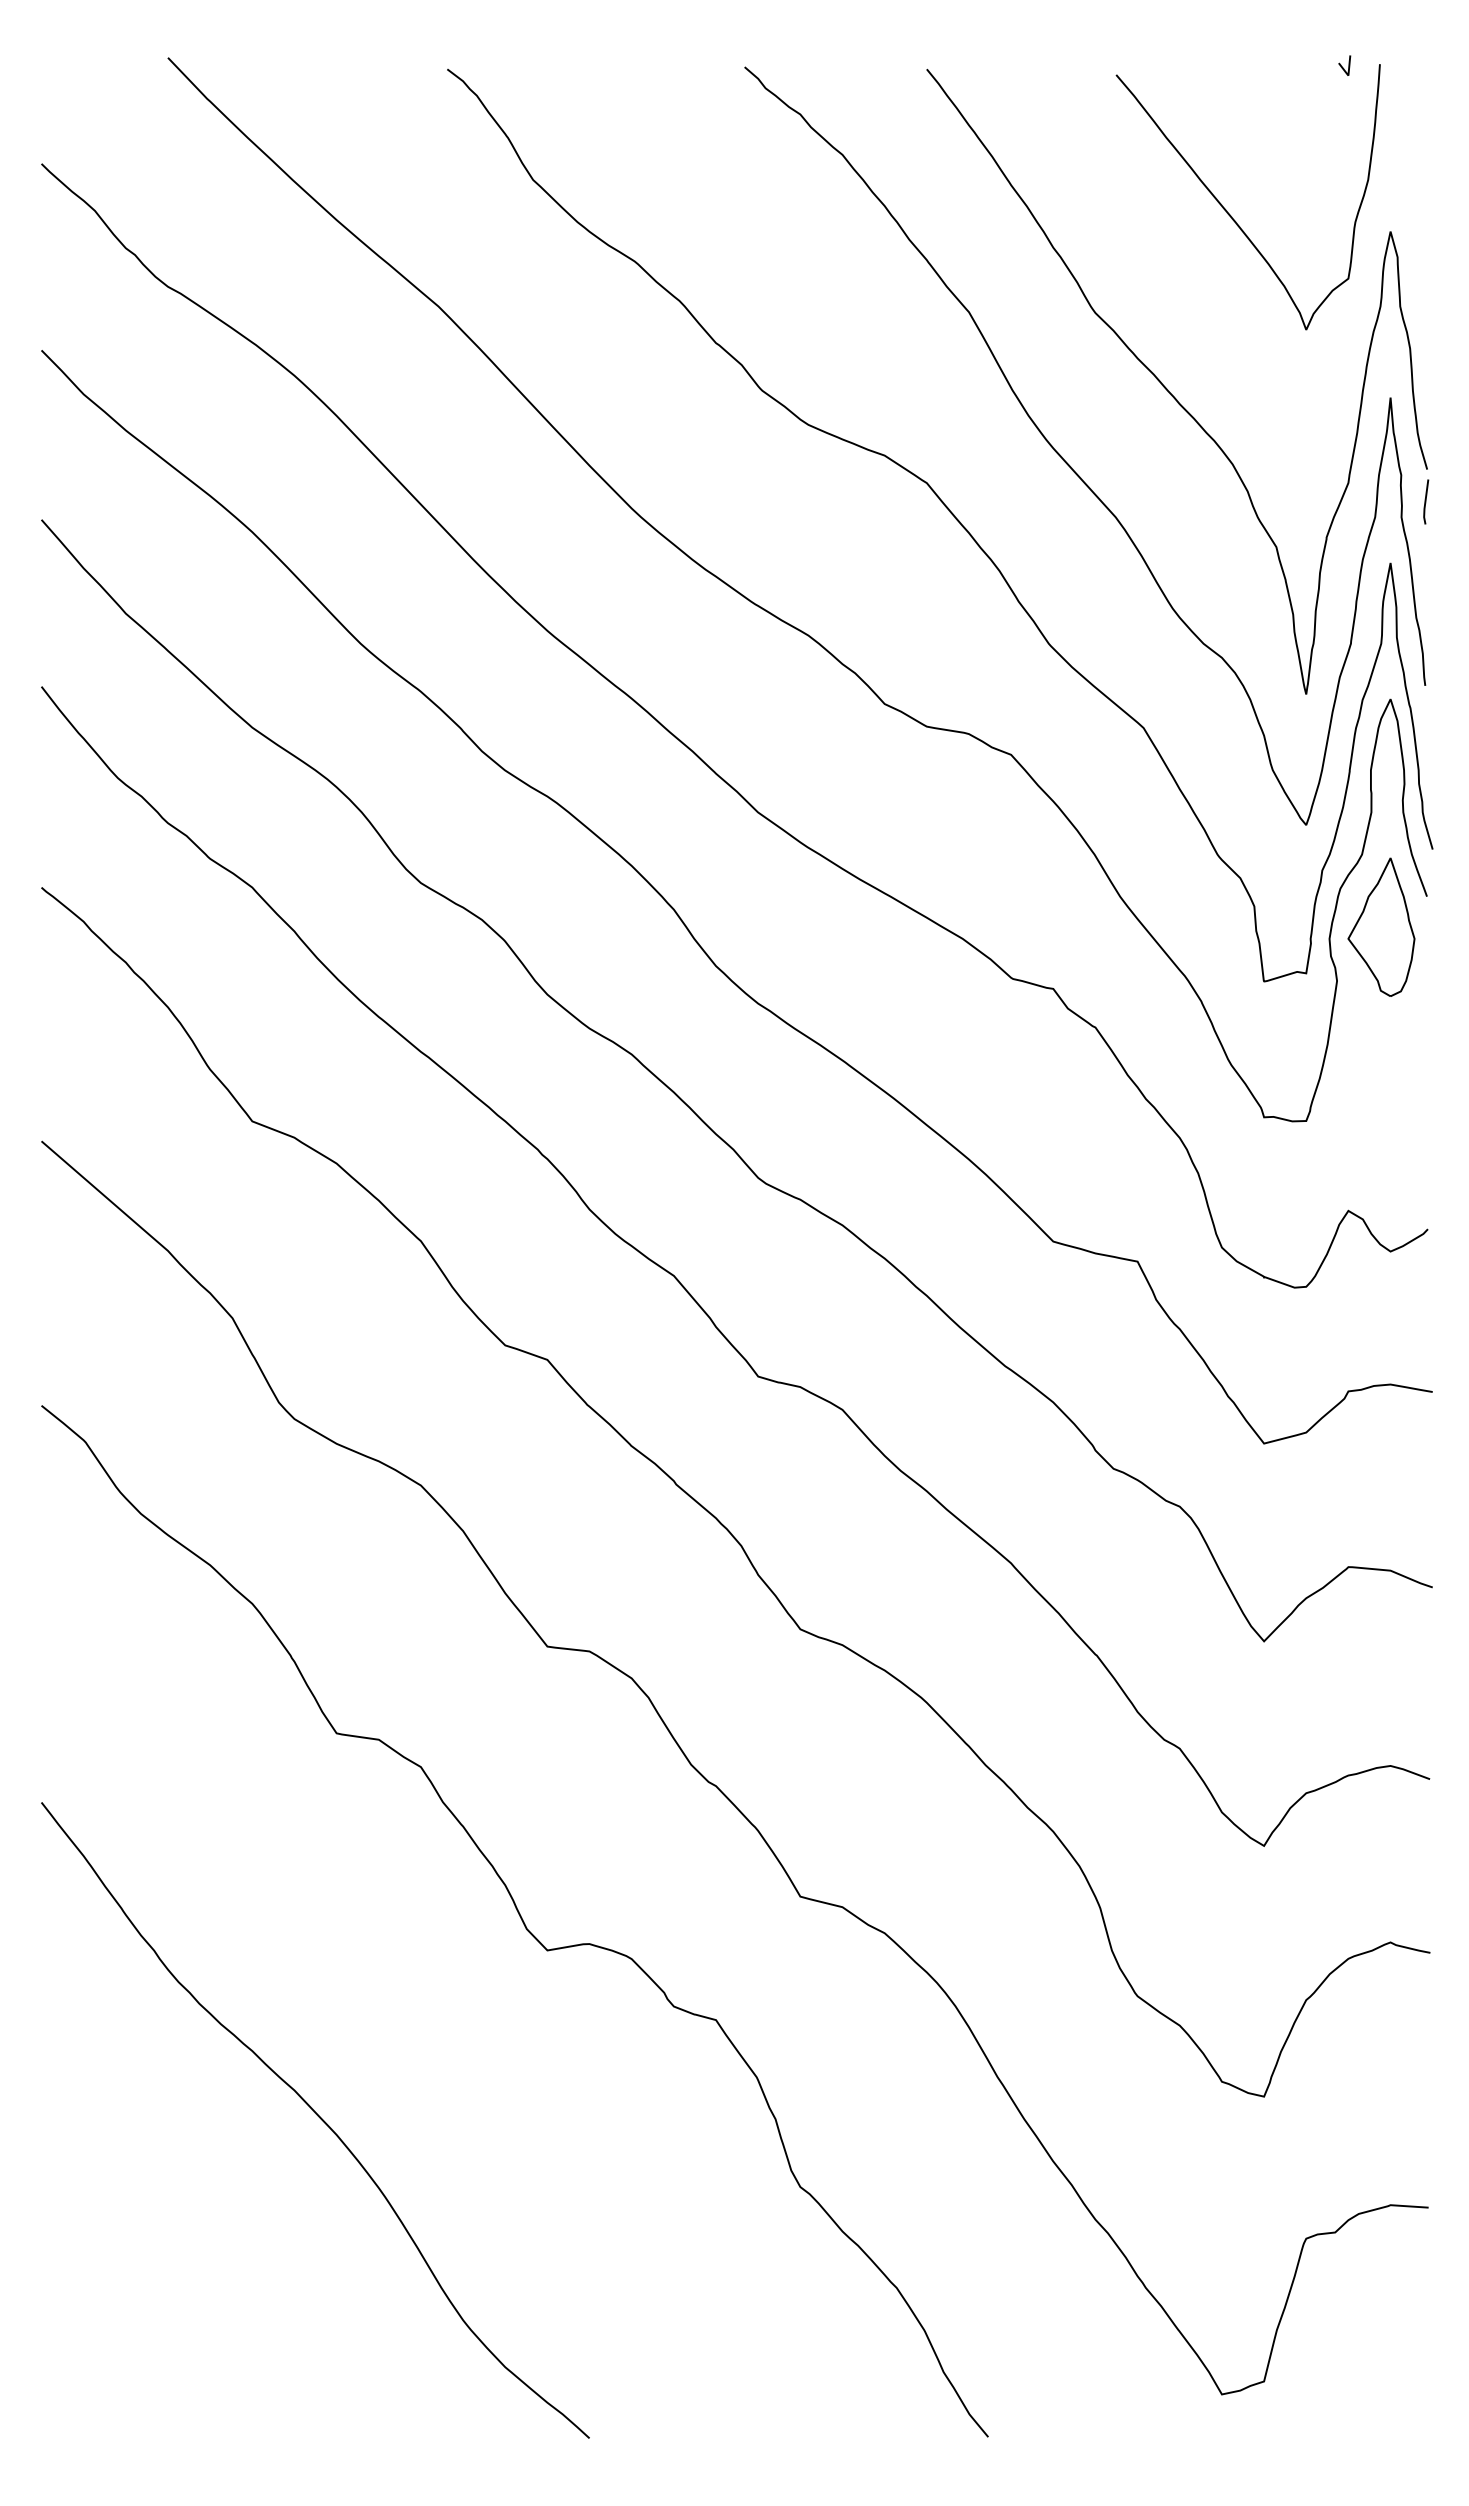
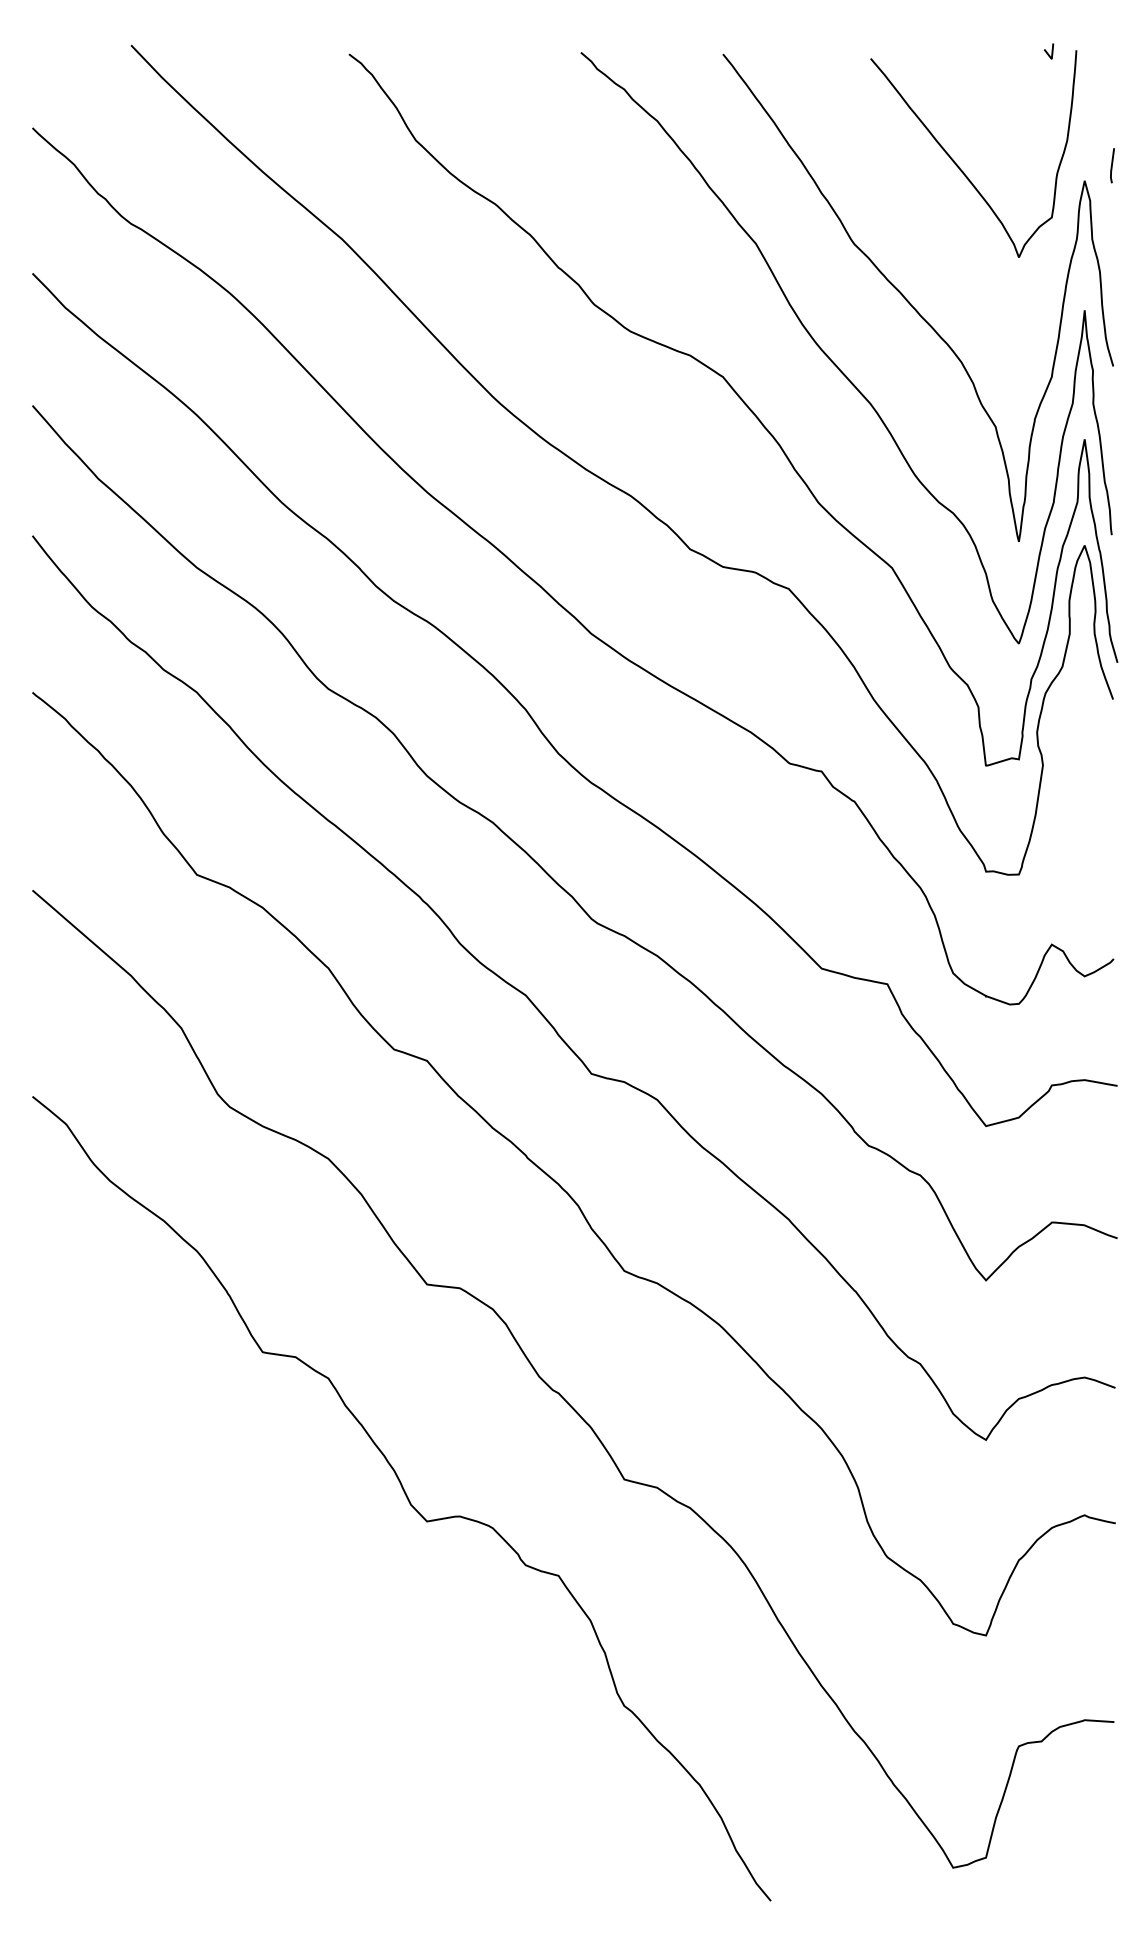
line: (1426, 501) -> (1112, 165), moved
part: (1381, 927) -> (1077, 723), removed
curve: (318, 2117) -> (248, 1651), removed

